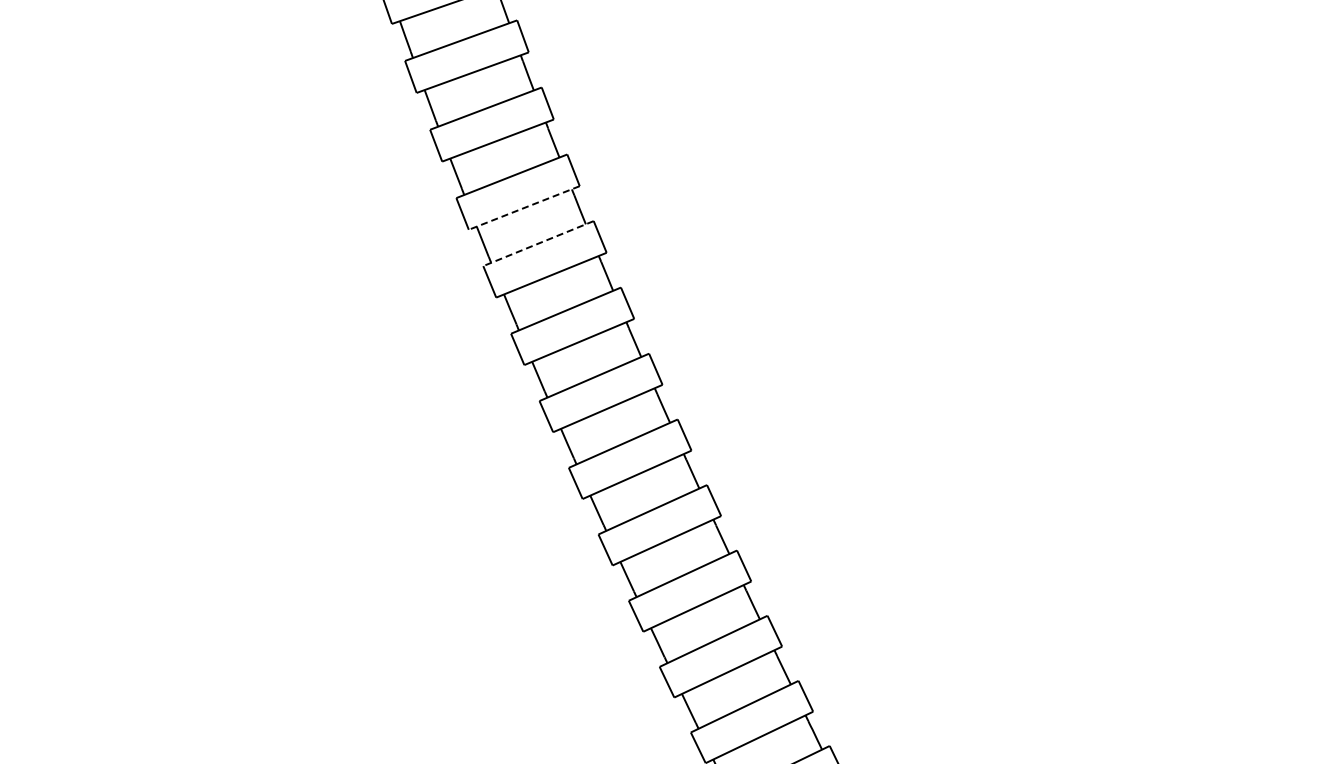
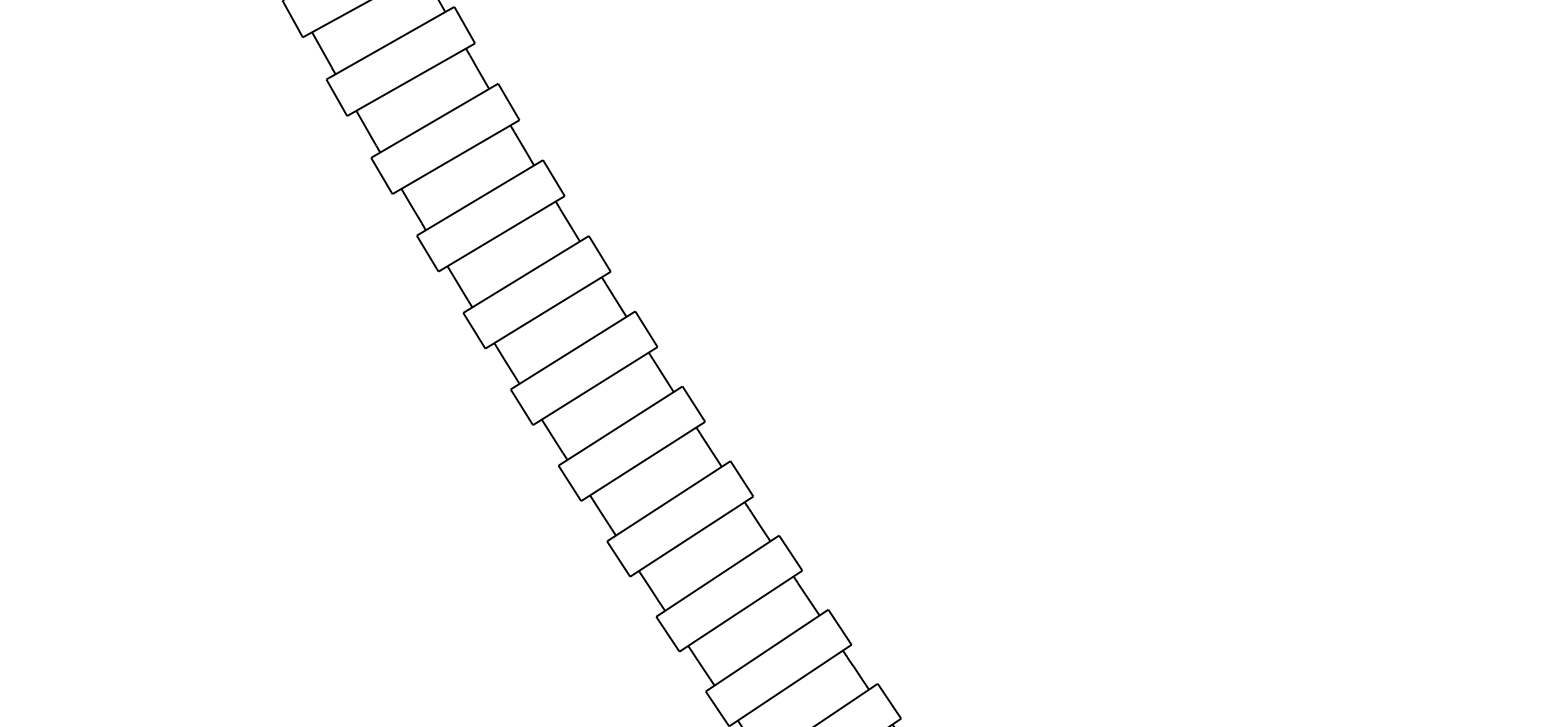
line: (524, 207) -> (411, 79), dashed -> solid
line: (538, 243) -> (434, 120), dashed -> solid

